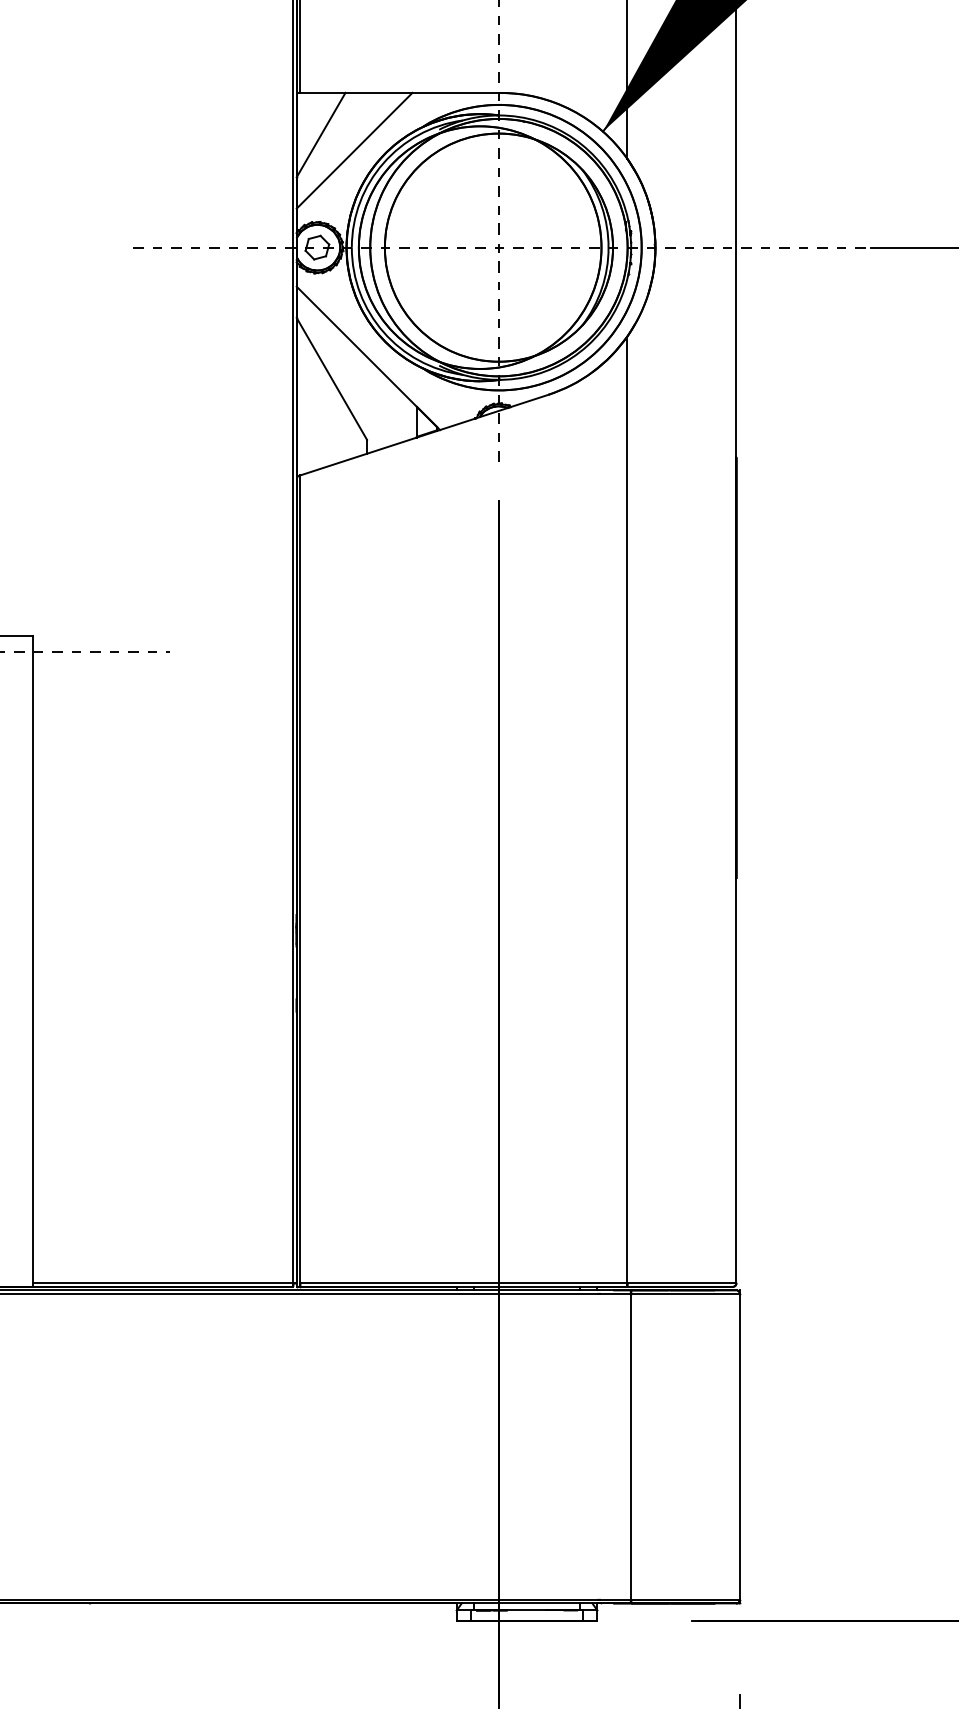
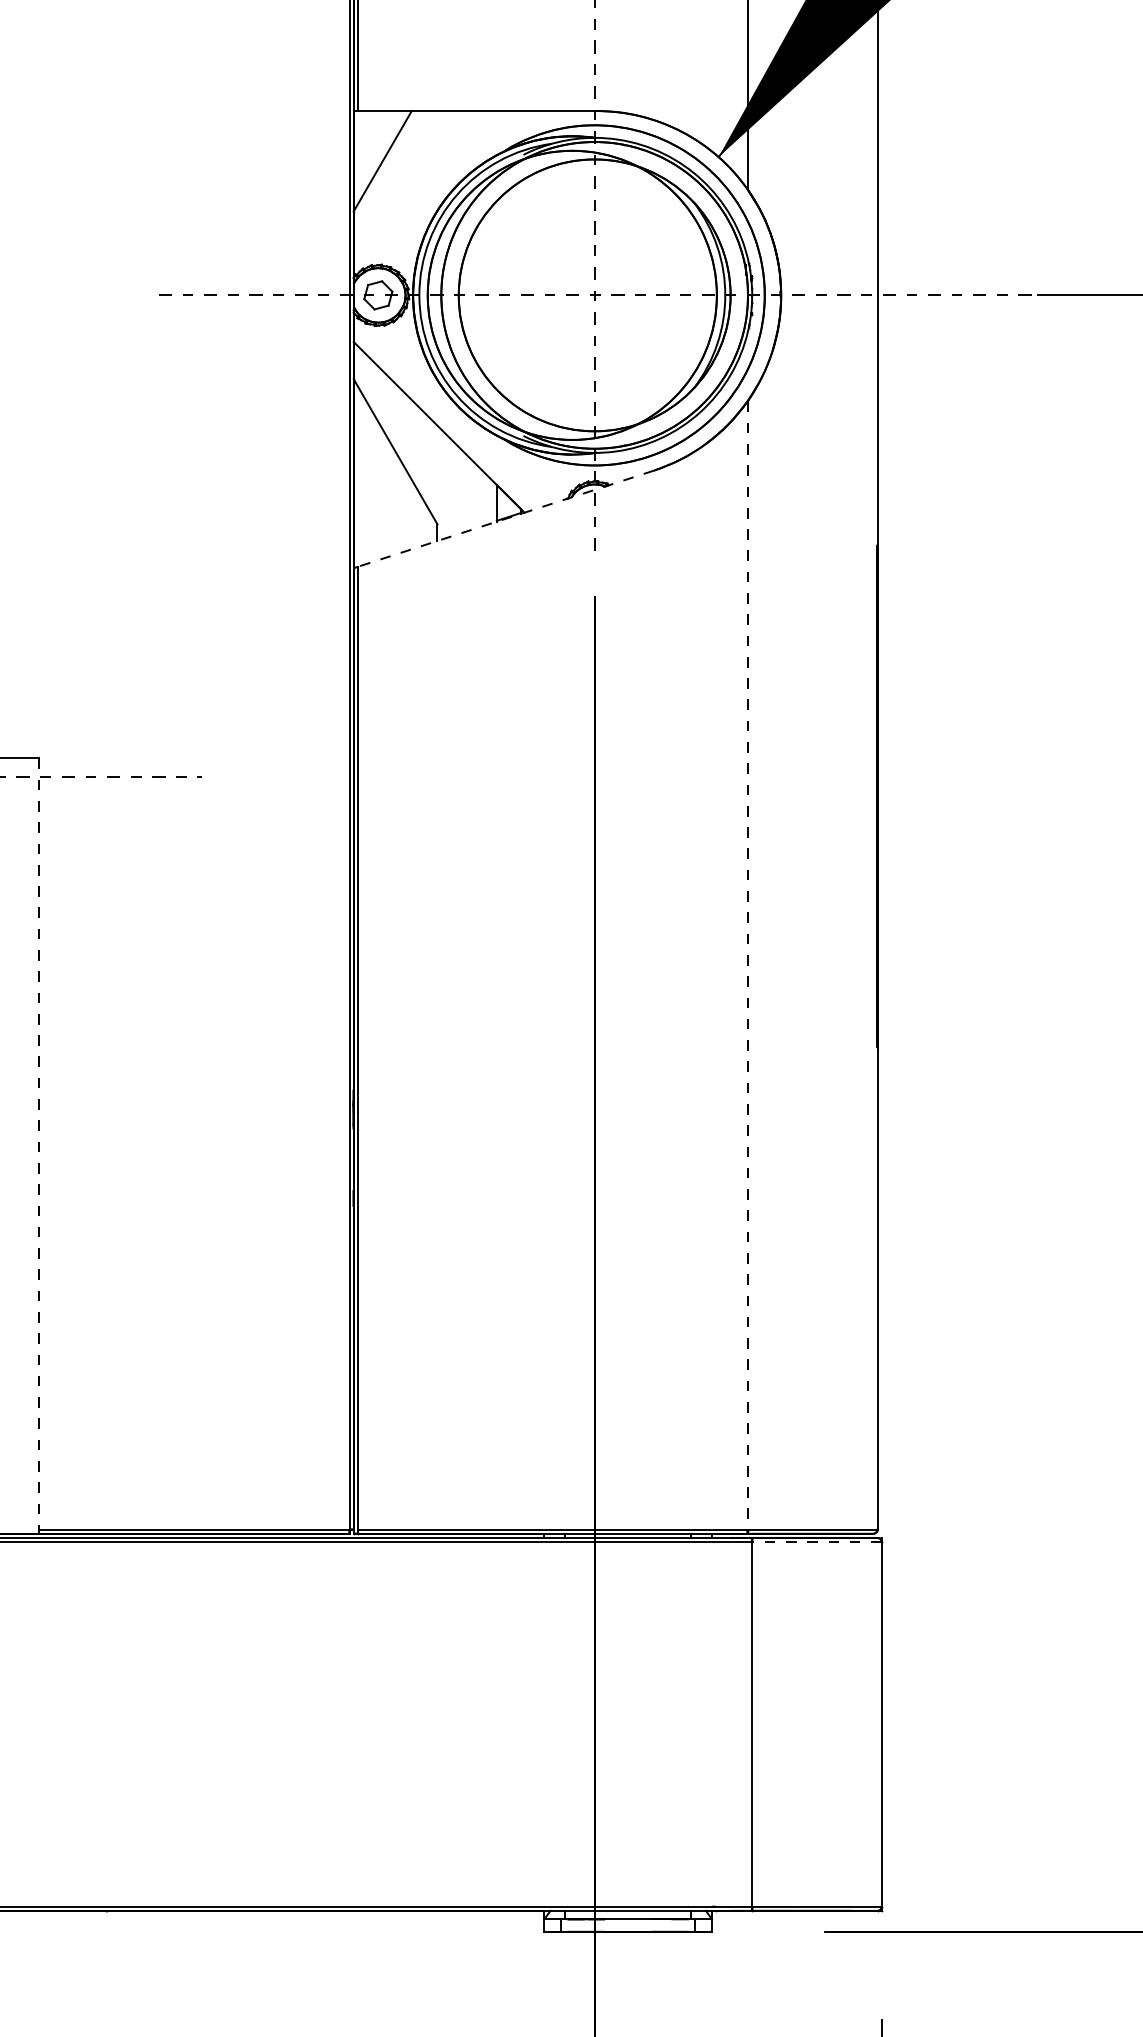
line: (354, 150) -> (422, 179), removed
line: (424, 434) -> (505, 518), solid -> dashed
line: (627, 810) -> (747, 965), solid -> dashed
line: (33, 961) -> (39, 1146), solid -> dashed
line: (685, 1294) -> (817, 1542), solid -> dashed

